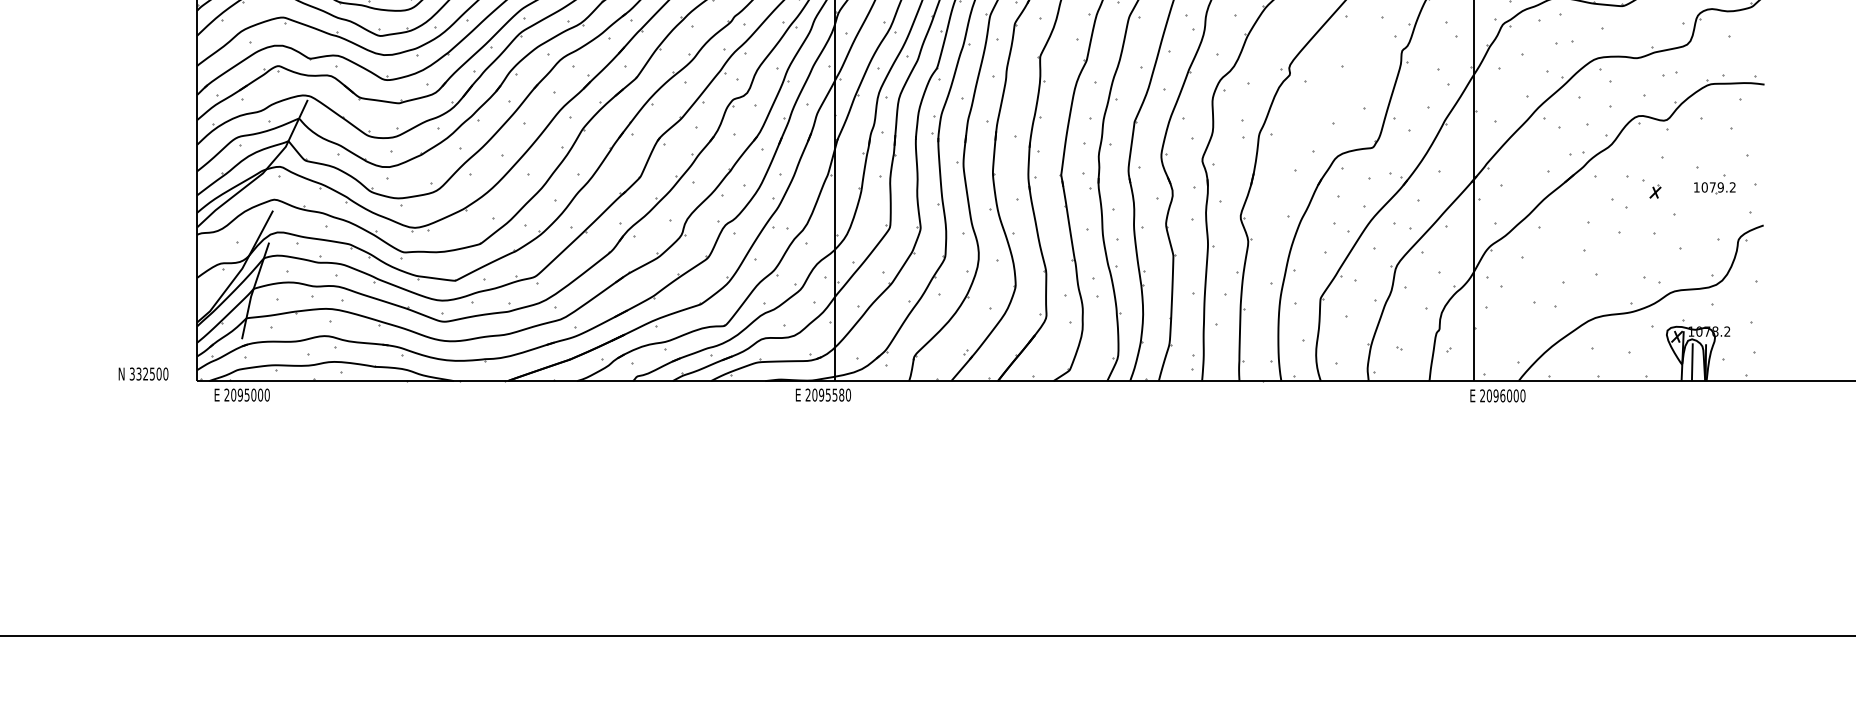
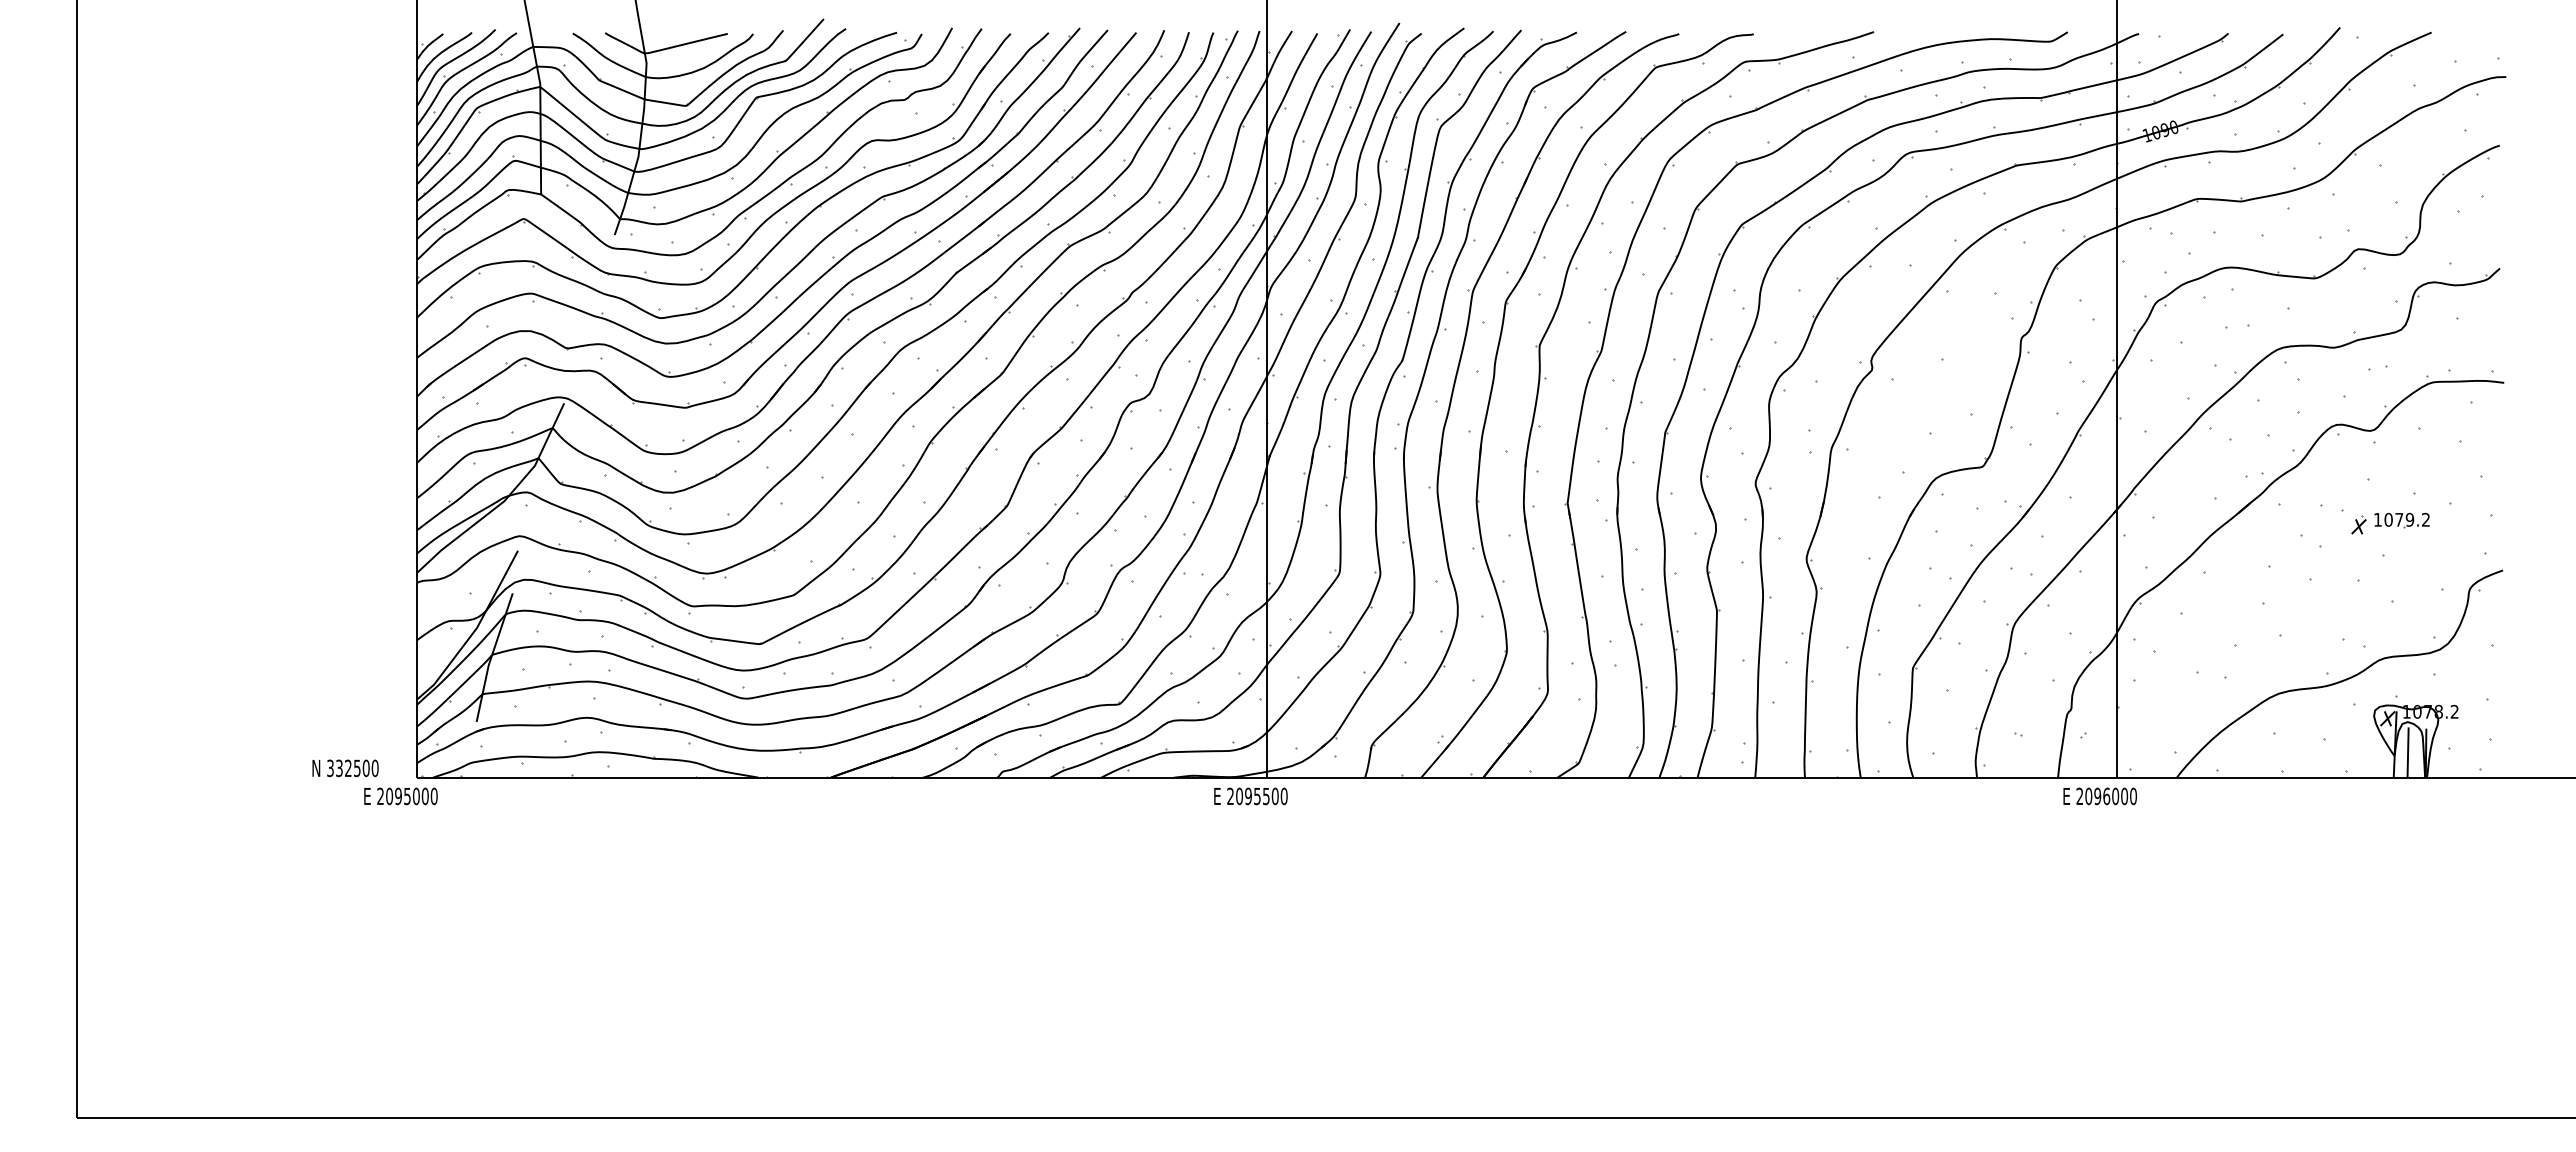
part: (1714, 187) -> (2401, 520), moved
text: (241, 395) -> (400, 796), moved
text: (841, 395) -> (1274, 796), 2095580 -> 2095500
text: (1497, 395) -> (2099, 796), moved

